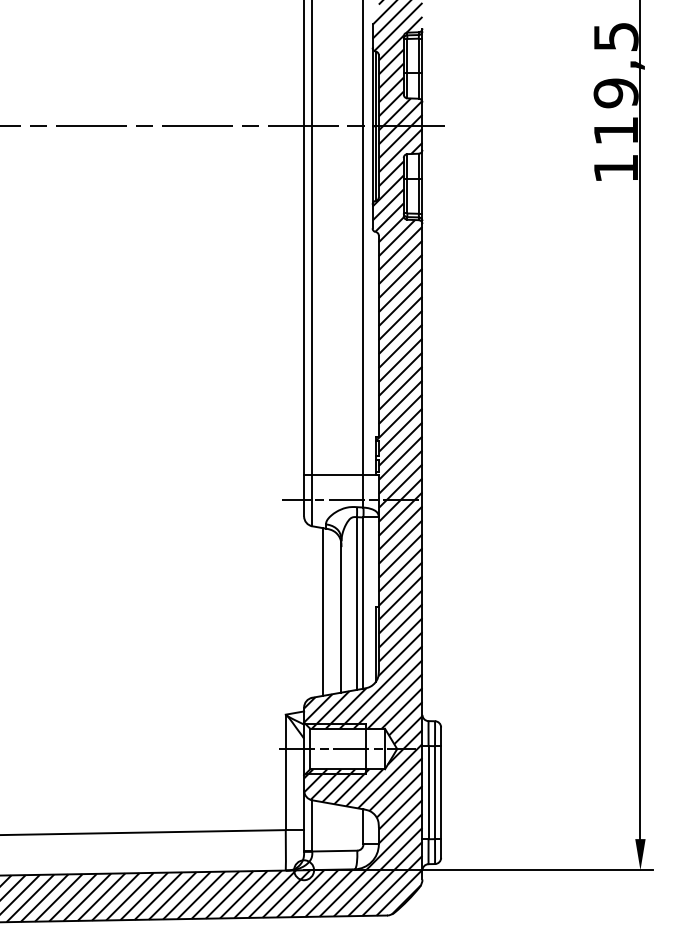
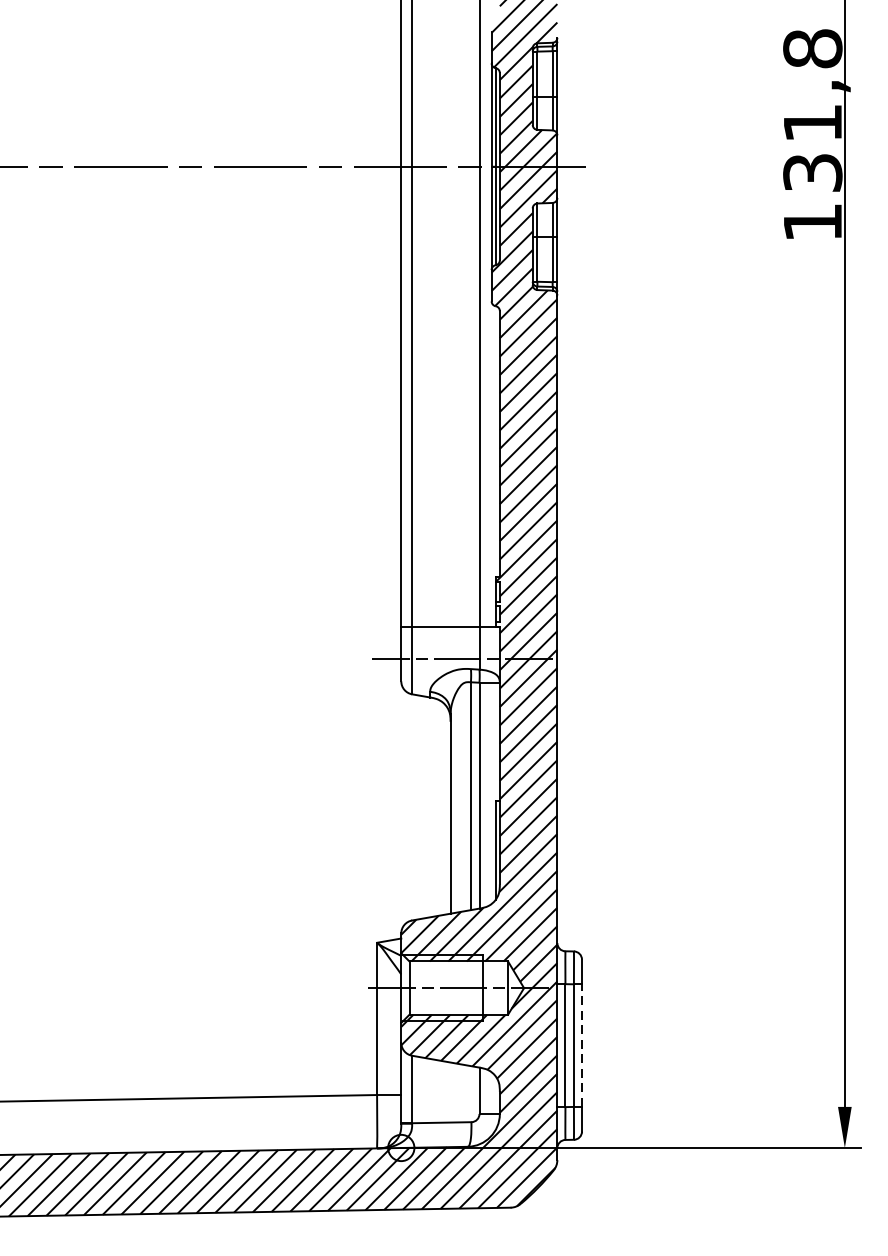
text: (615, 83) -> (811, 110), 119,5 -> 131,8
line: (323, 611) -> (426, 806), removed
line: (441, 792) -> (582, 1045), solid -> dashed

